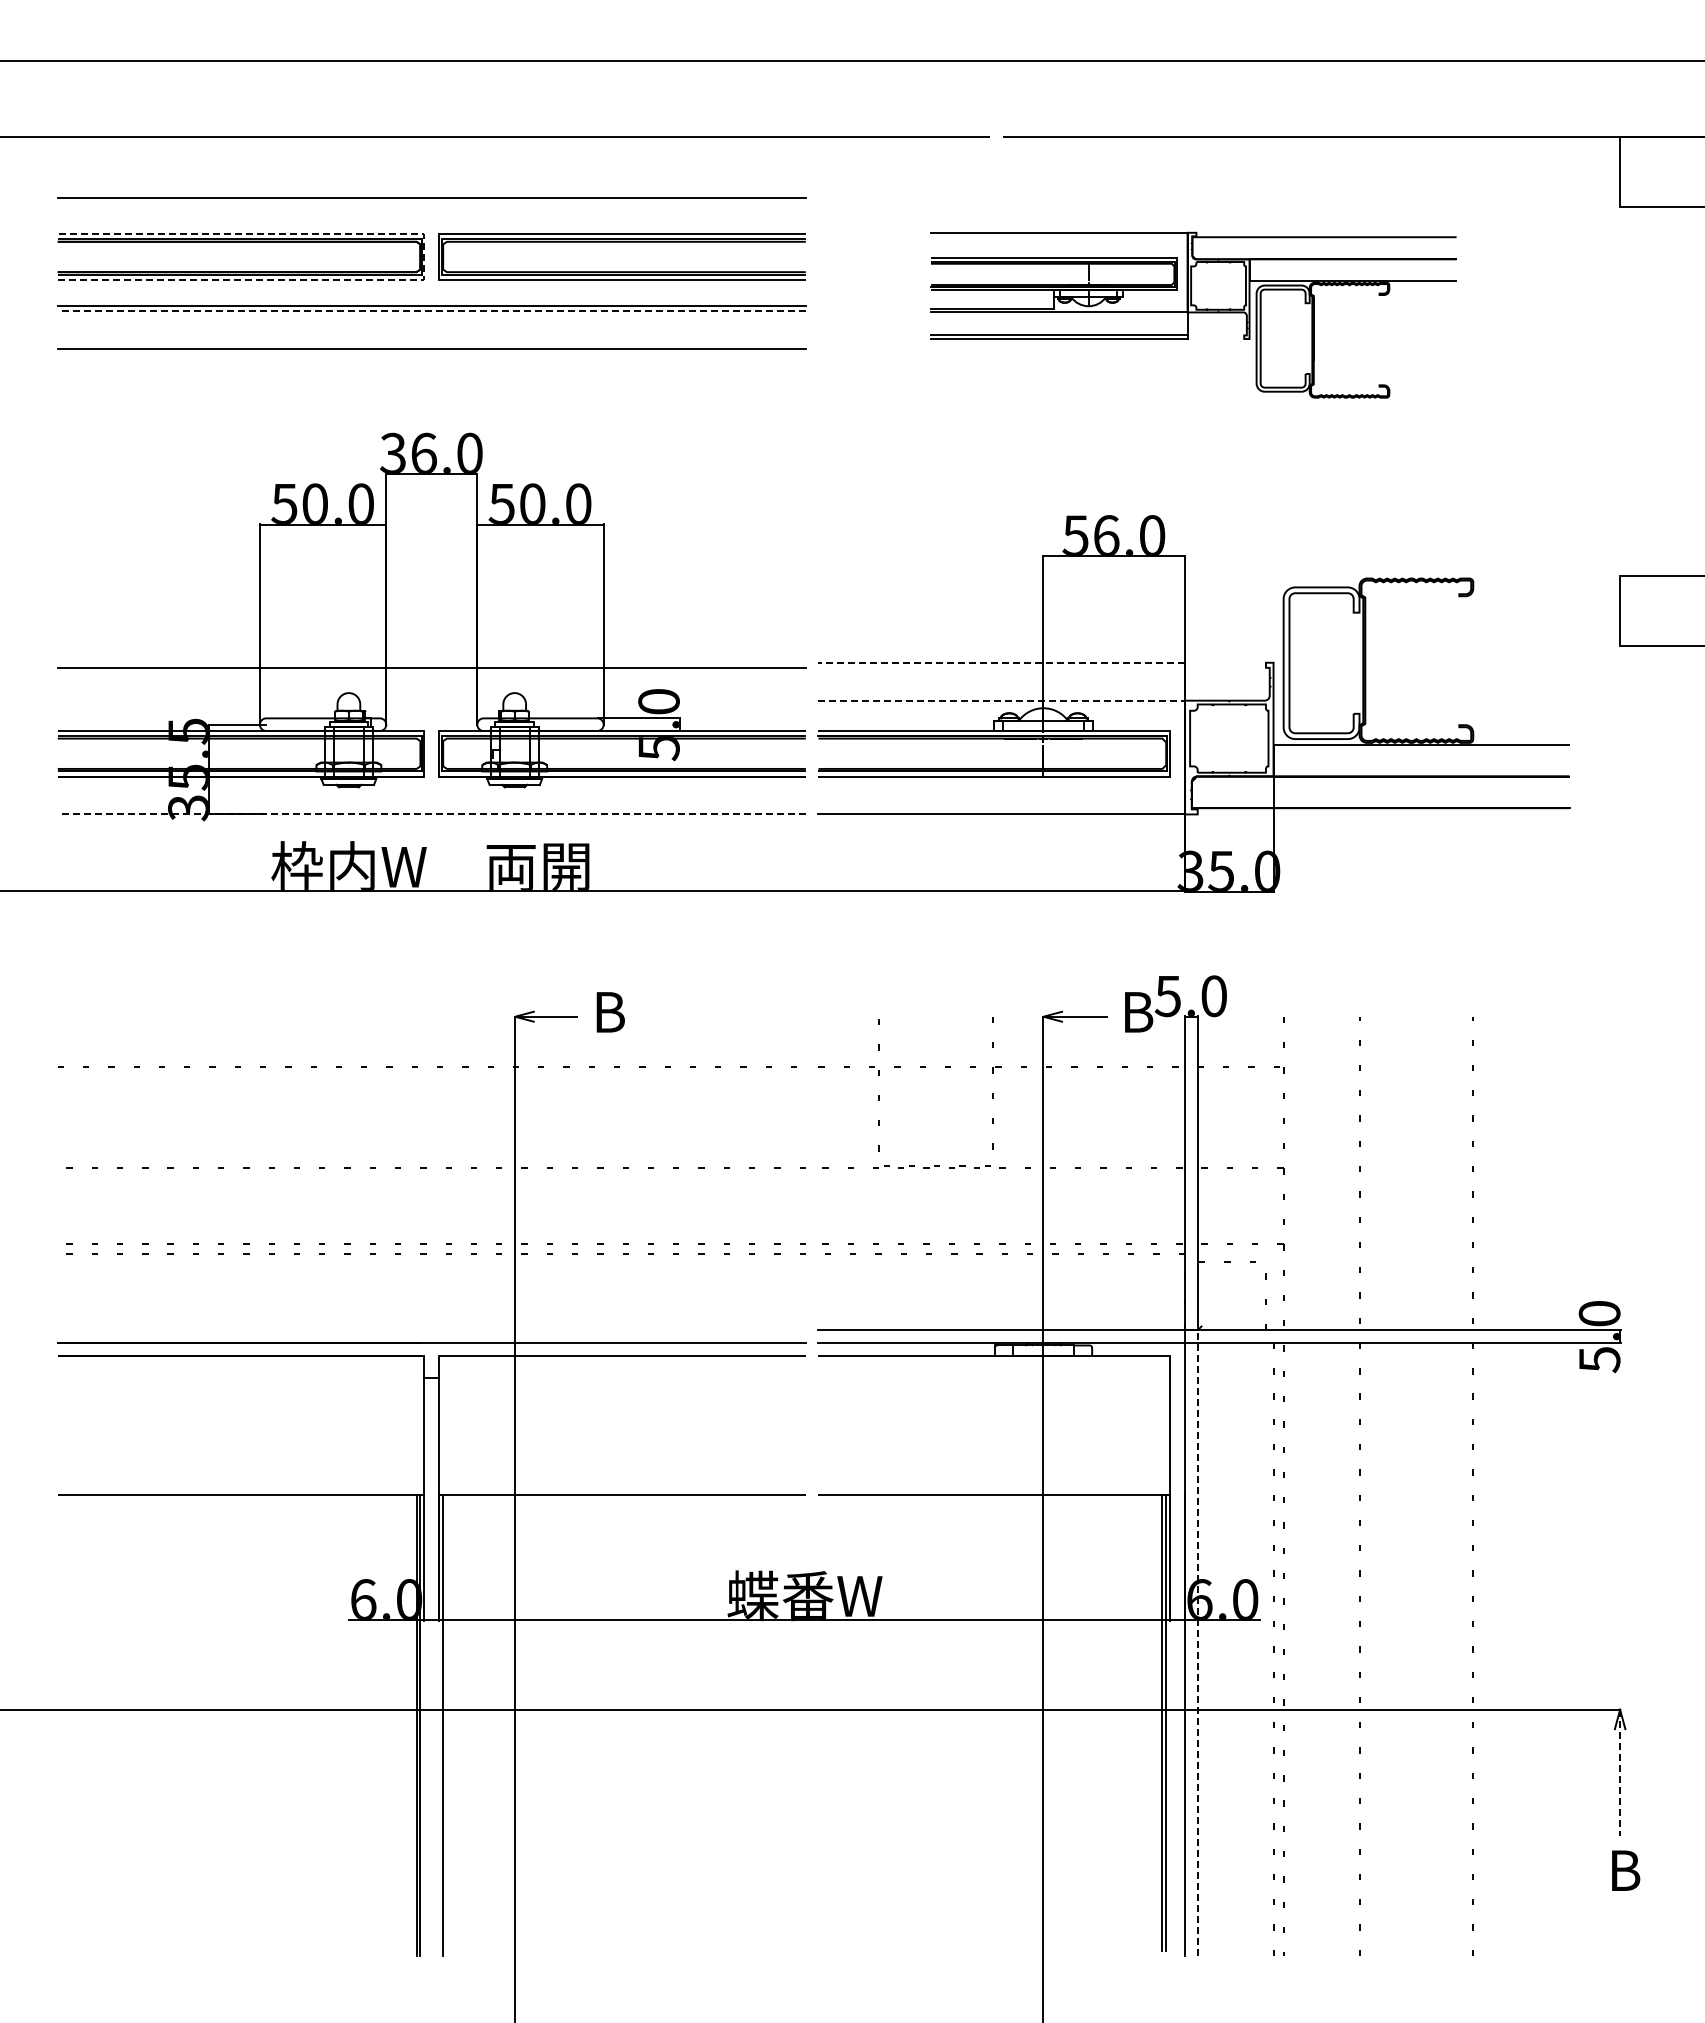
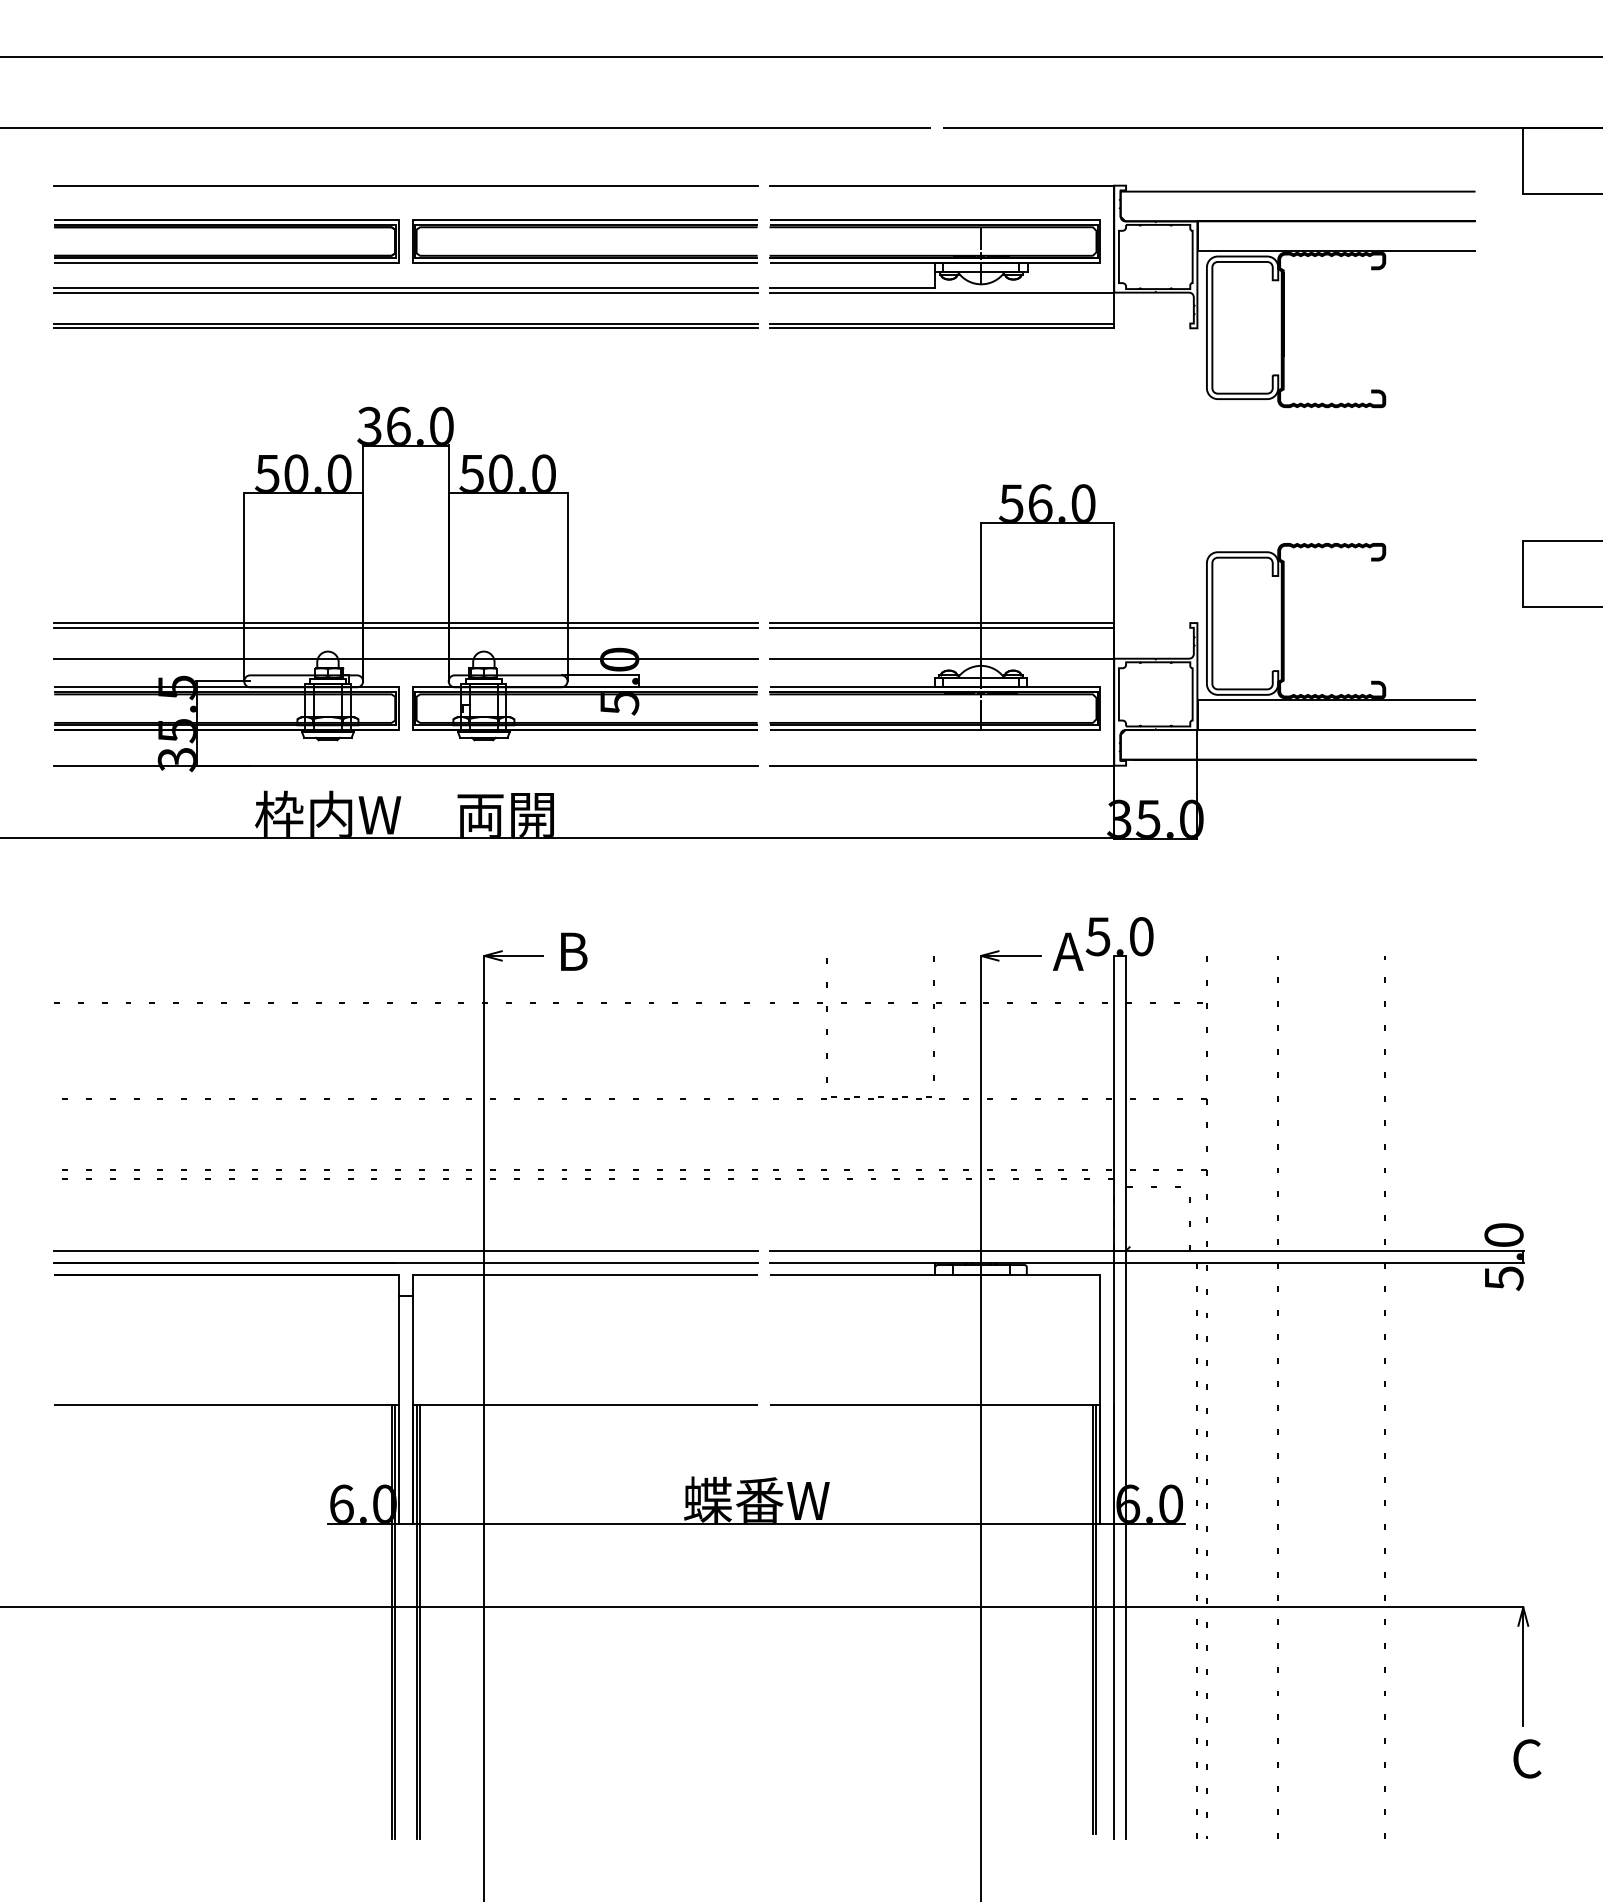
line: (424, 256) -> (399, 241), dashed -> solid
line: (431, 311) -> (405, 292), dashed -> solid
part: (1193, 314) -> (1122, 295), size x1.43
line: (431, 344) -> (405, 323), added
line: (431, 662) -> (405, 622), added
line: (1001, 662) -> (941, 622), dashed -> solid
line: (1001, 667) -> (941, 627), added
line: (431, 700) -> (405, 658), added
line: (1002, 700) -> (942, 658), dashed -> solid
line: (431, 814) -> (405, 765), dashed -> solid
text: (1136, 1012) -> (1068, 951), B -> A
line: (431, 1330) -> (405, 1250), added
line: (1197, 1643) -> (1125, 1545), dashed -> solid
line: (446, 1724) -> (419, 1621), added
line: (1620, 1773) -> (1523, 1667), dashed -> solid
text: (1624, 1870) -> (1527, 1758), B -> C

